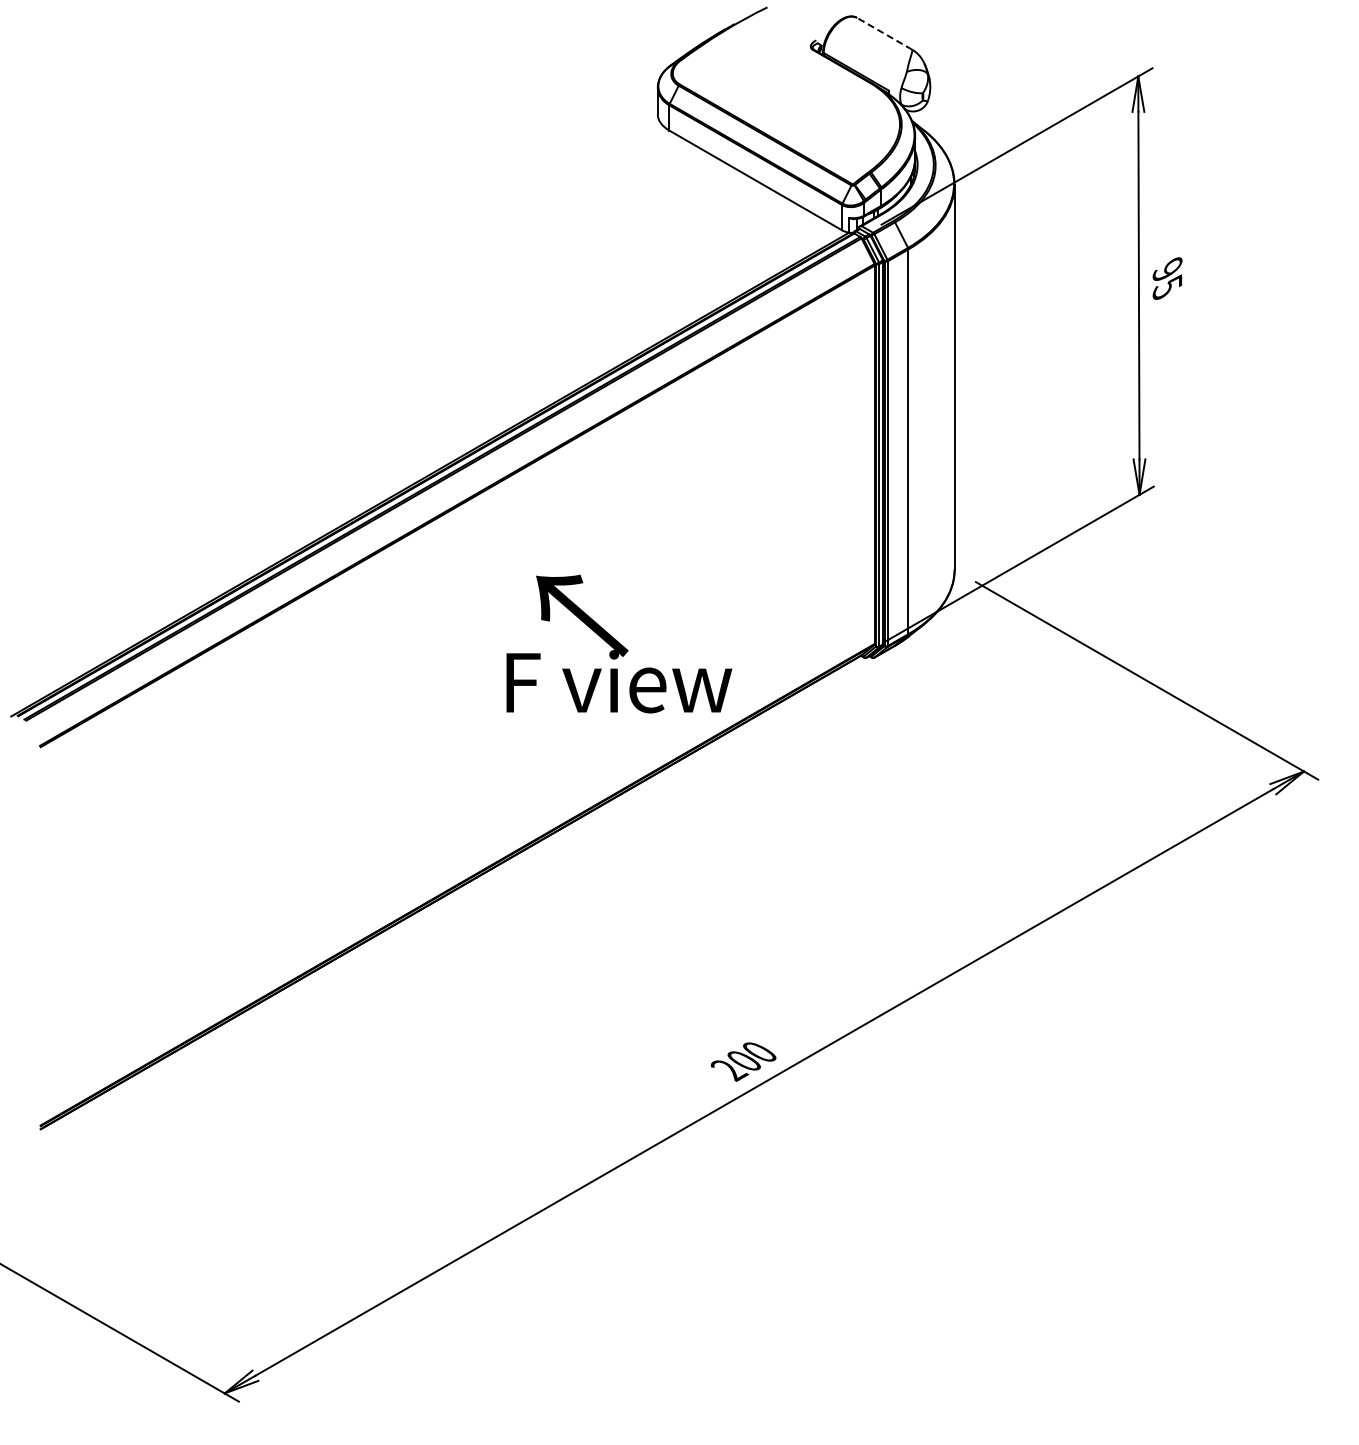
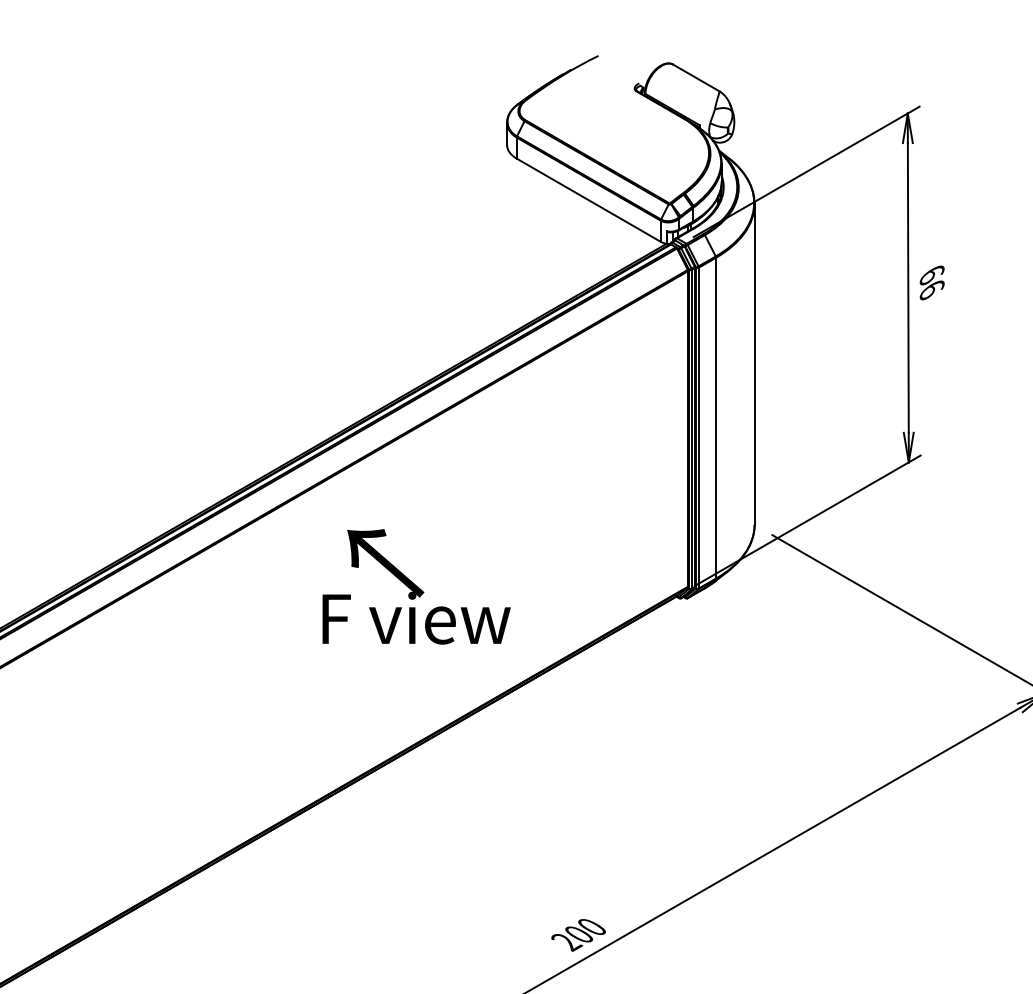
line: (884, 33) -> (696, 77), dashed -> solid
text: (1167, 278) -> (932, 281), 95 -> 66
text: (619, 643) -> (416, 586), moved

